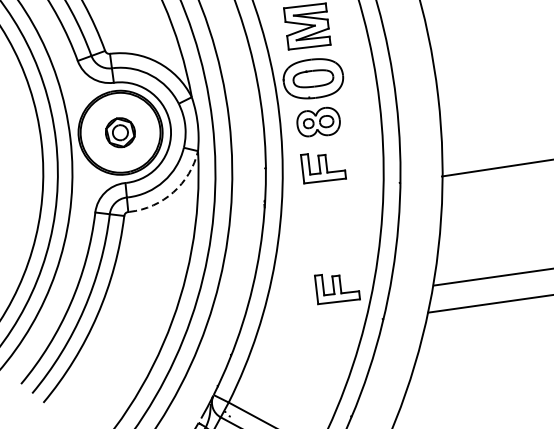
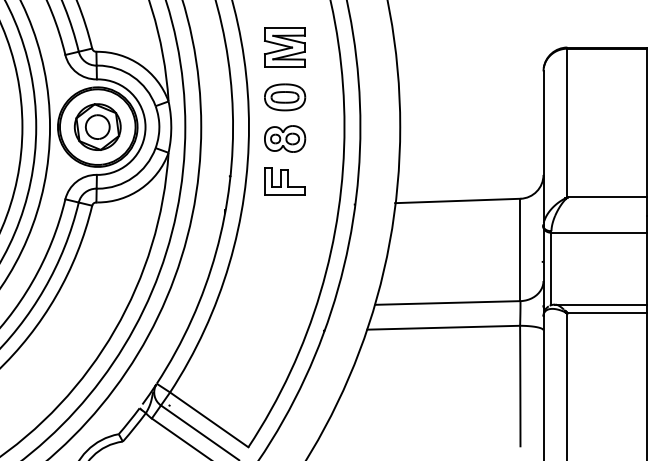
part: (314, 78) -> (285, 97), size x0.71
part: (120, 132) -> (97, 126), size x1.67
arc: (173, 191) -> (141, 188), dashed -> solid
part: (337, 287) -> (284, 296), removed

